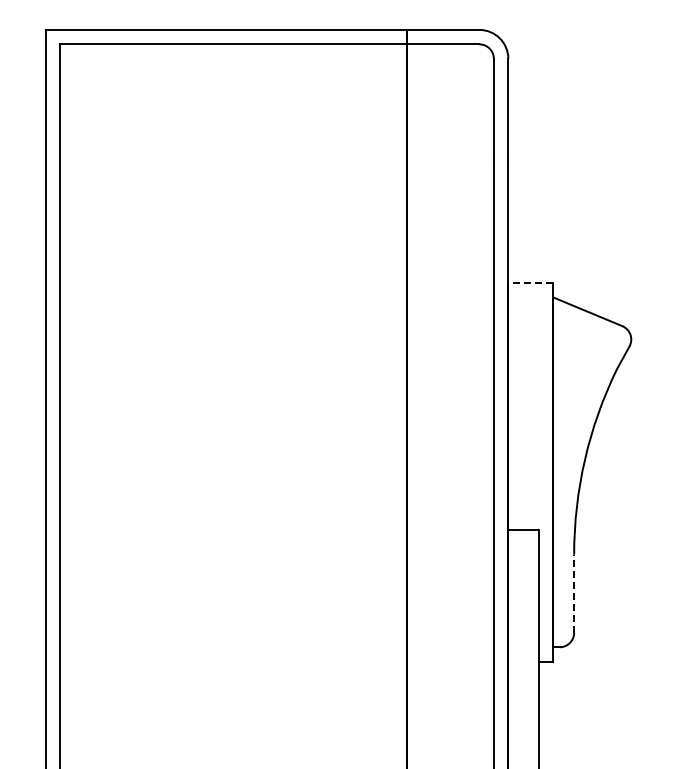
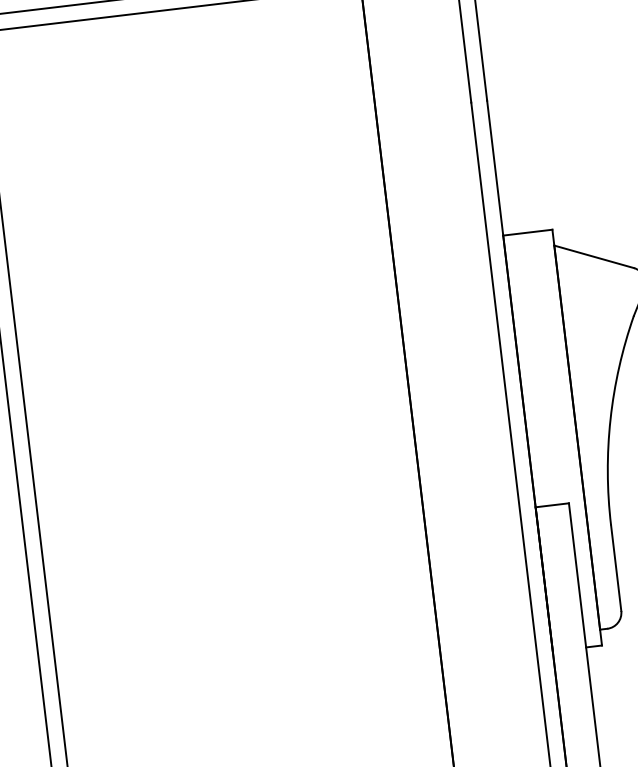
line: (530, 282) -> (527, 232), dashed -> solid
line: (574, 593) -> (616, 567), dashed -> solid

